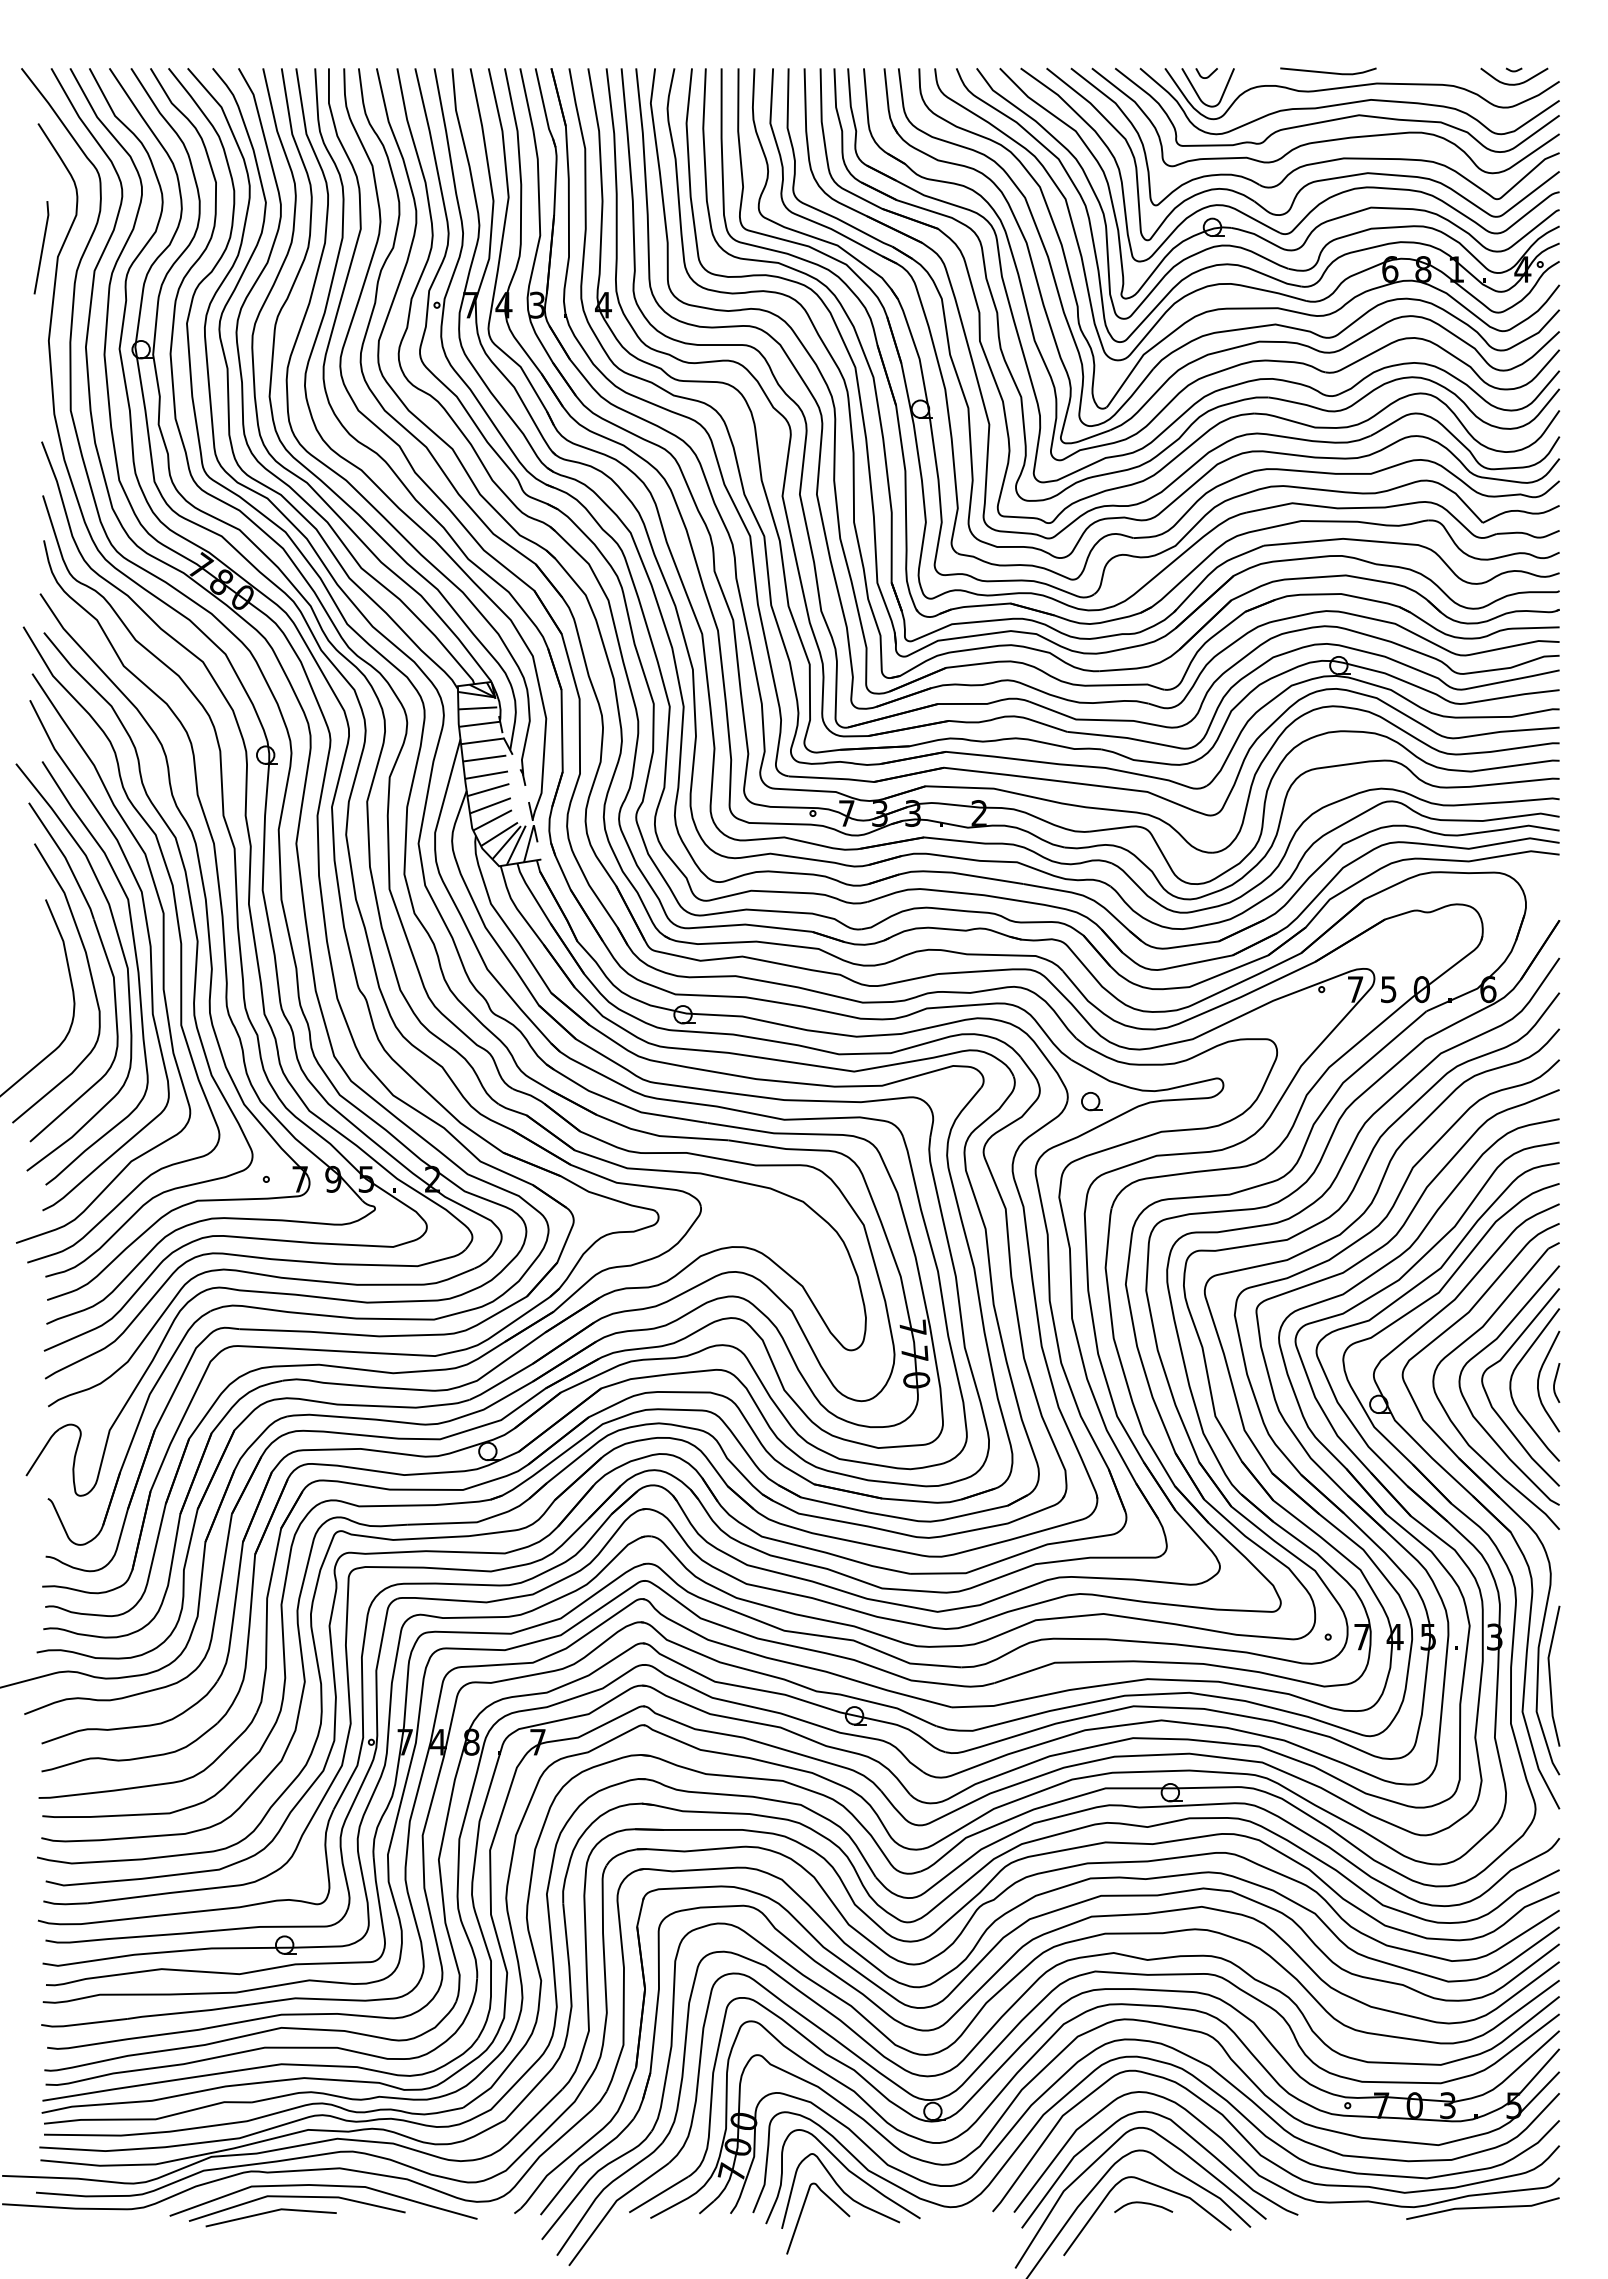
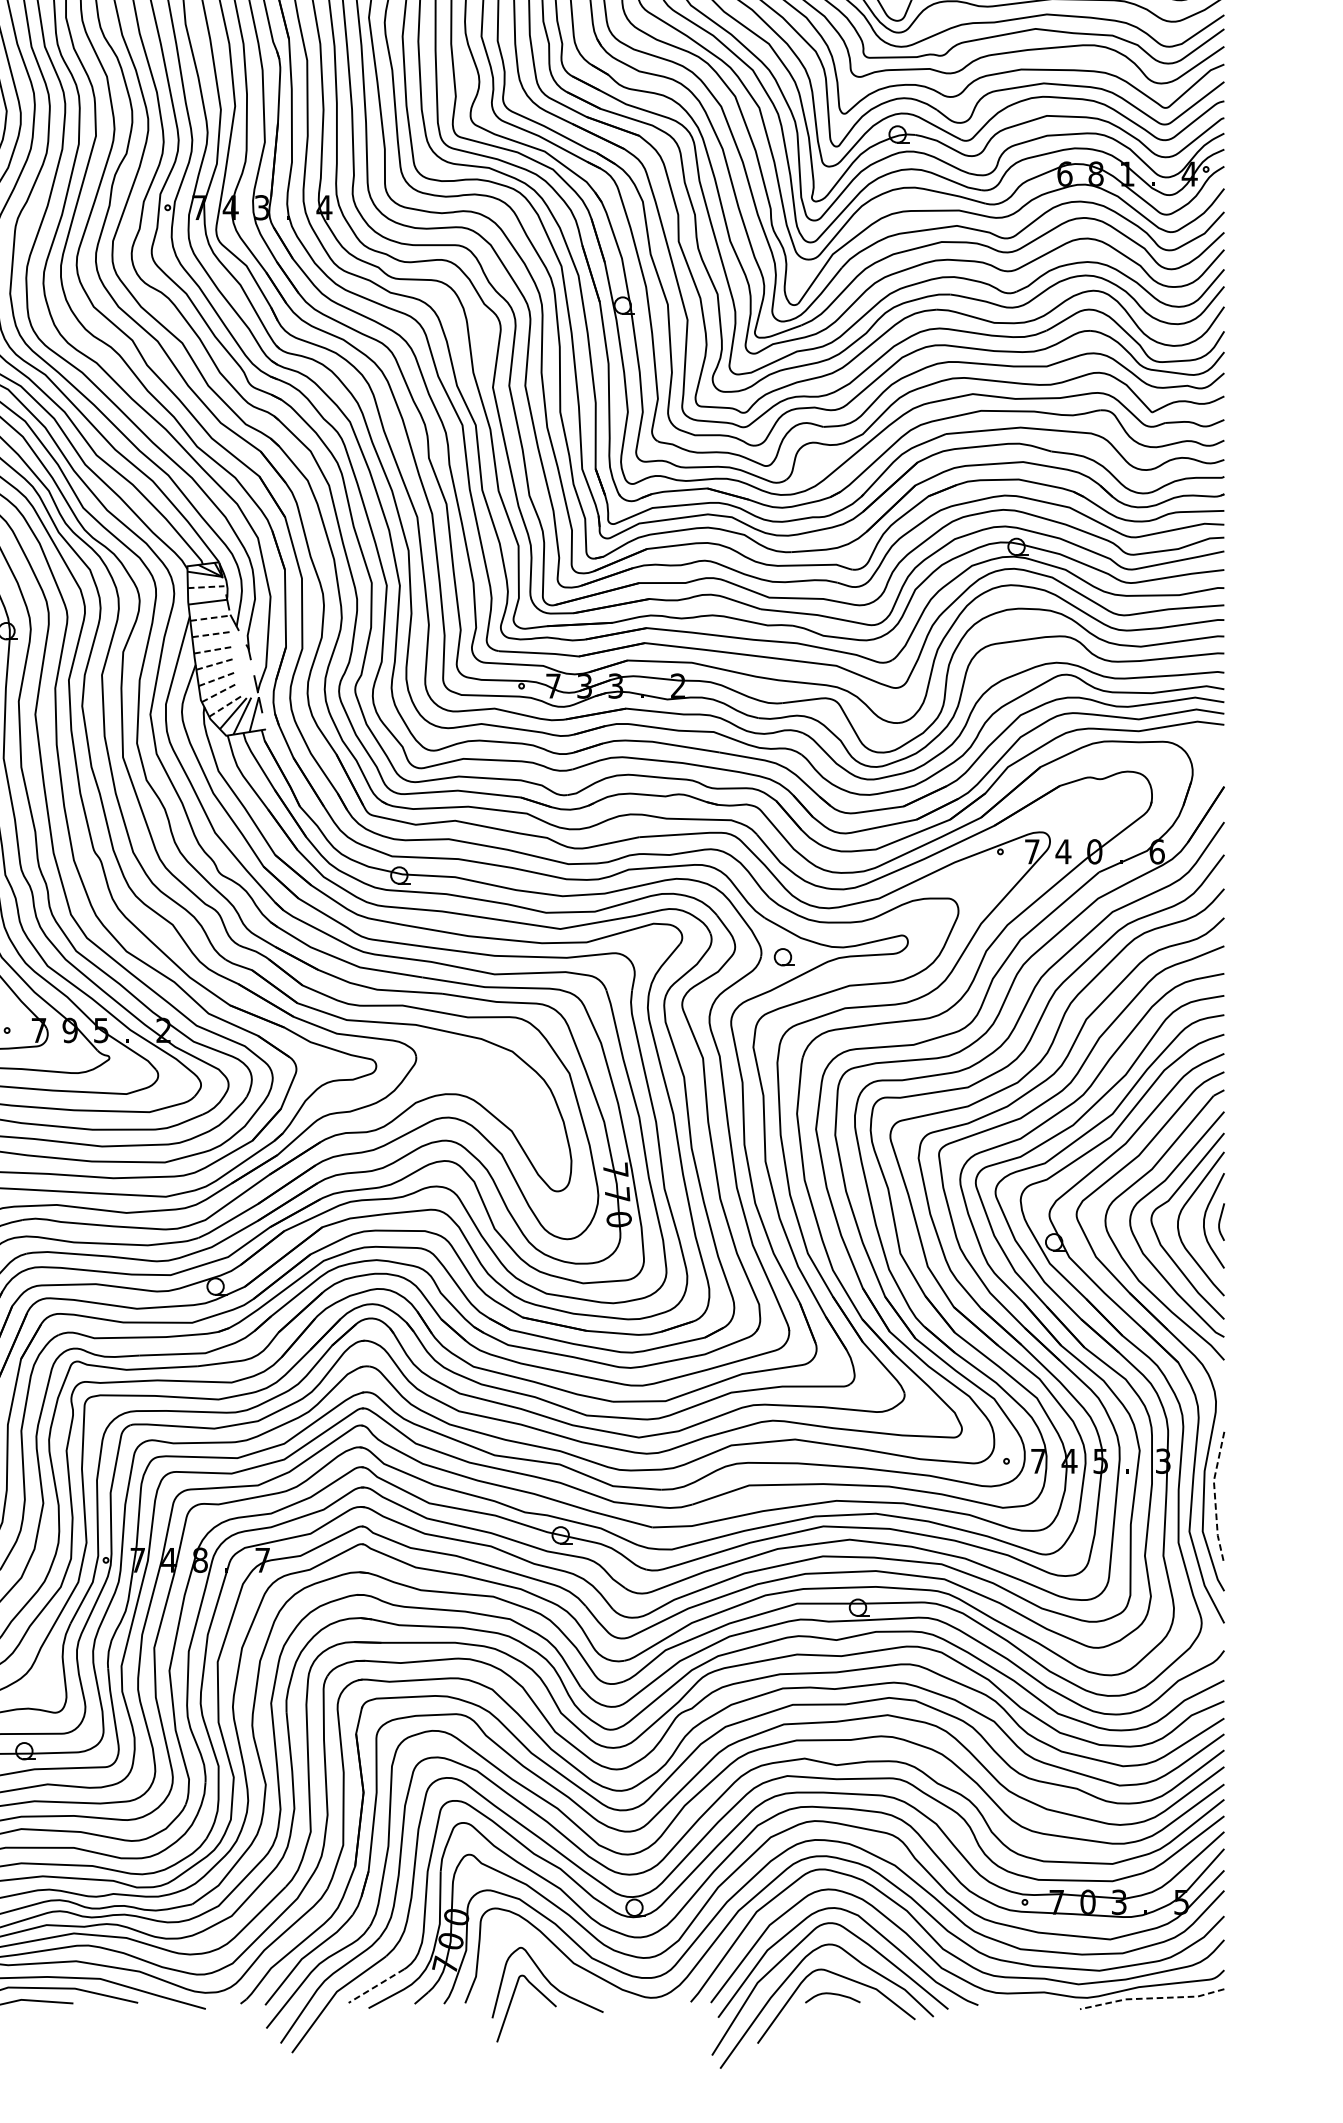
line: (478, 708) -> (206, 587), solid -> dashed
line: (482, 741) -> (210, 618), solid -> dashed
line: (484, 758) -> (212, 634), solid -> dashed
line: (486, 775) -> (214, 650), solid -> dashed
line: (488, 790) -> (216, 664), solid -> dashed
line: (490, 805) -> (218, 678), solid -> dashed
line: (492, 820) -> (219, 692), solid -> dashed
line: (499, 834) -> (226, 705), solid -> dashed
text: (1388, 989) -> (1063, 851), 5 -> 4
line: (1549, 1676) -> (1214, 1498), solid -> dashed
curve: (847, 2170) -> (554, 1963), removed
line: (658, 2194) -> (376, 1985), solid -> dashed
line: (1482, 2207) -> (1151, 1998), solid -> dashed

